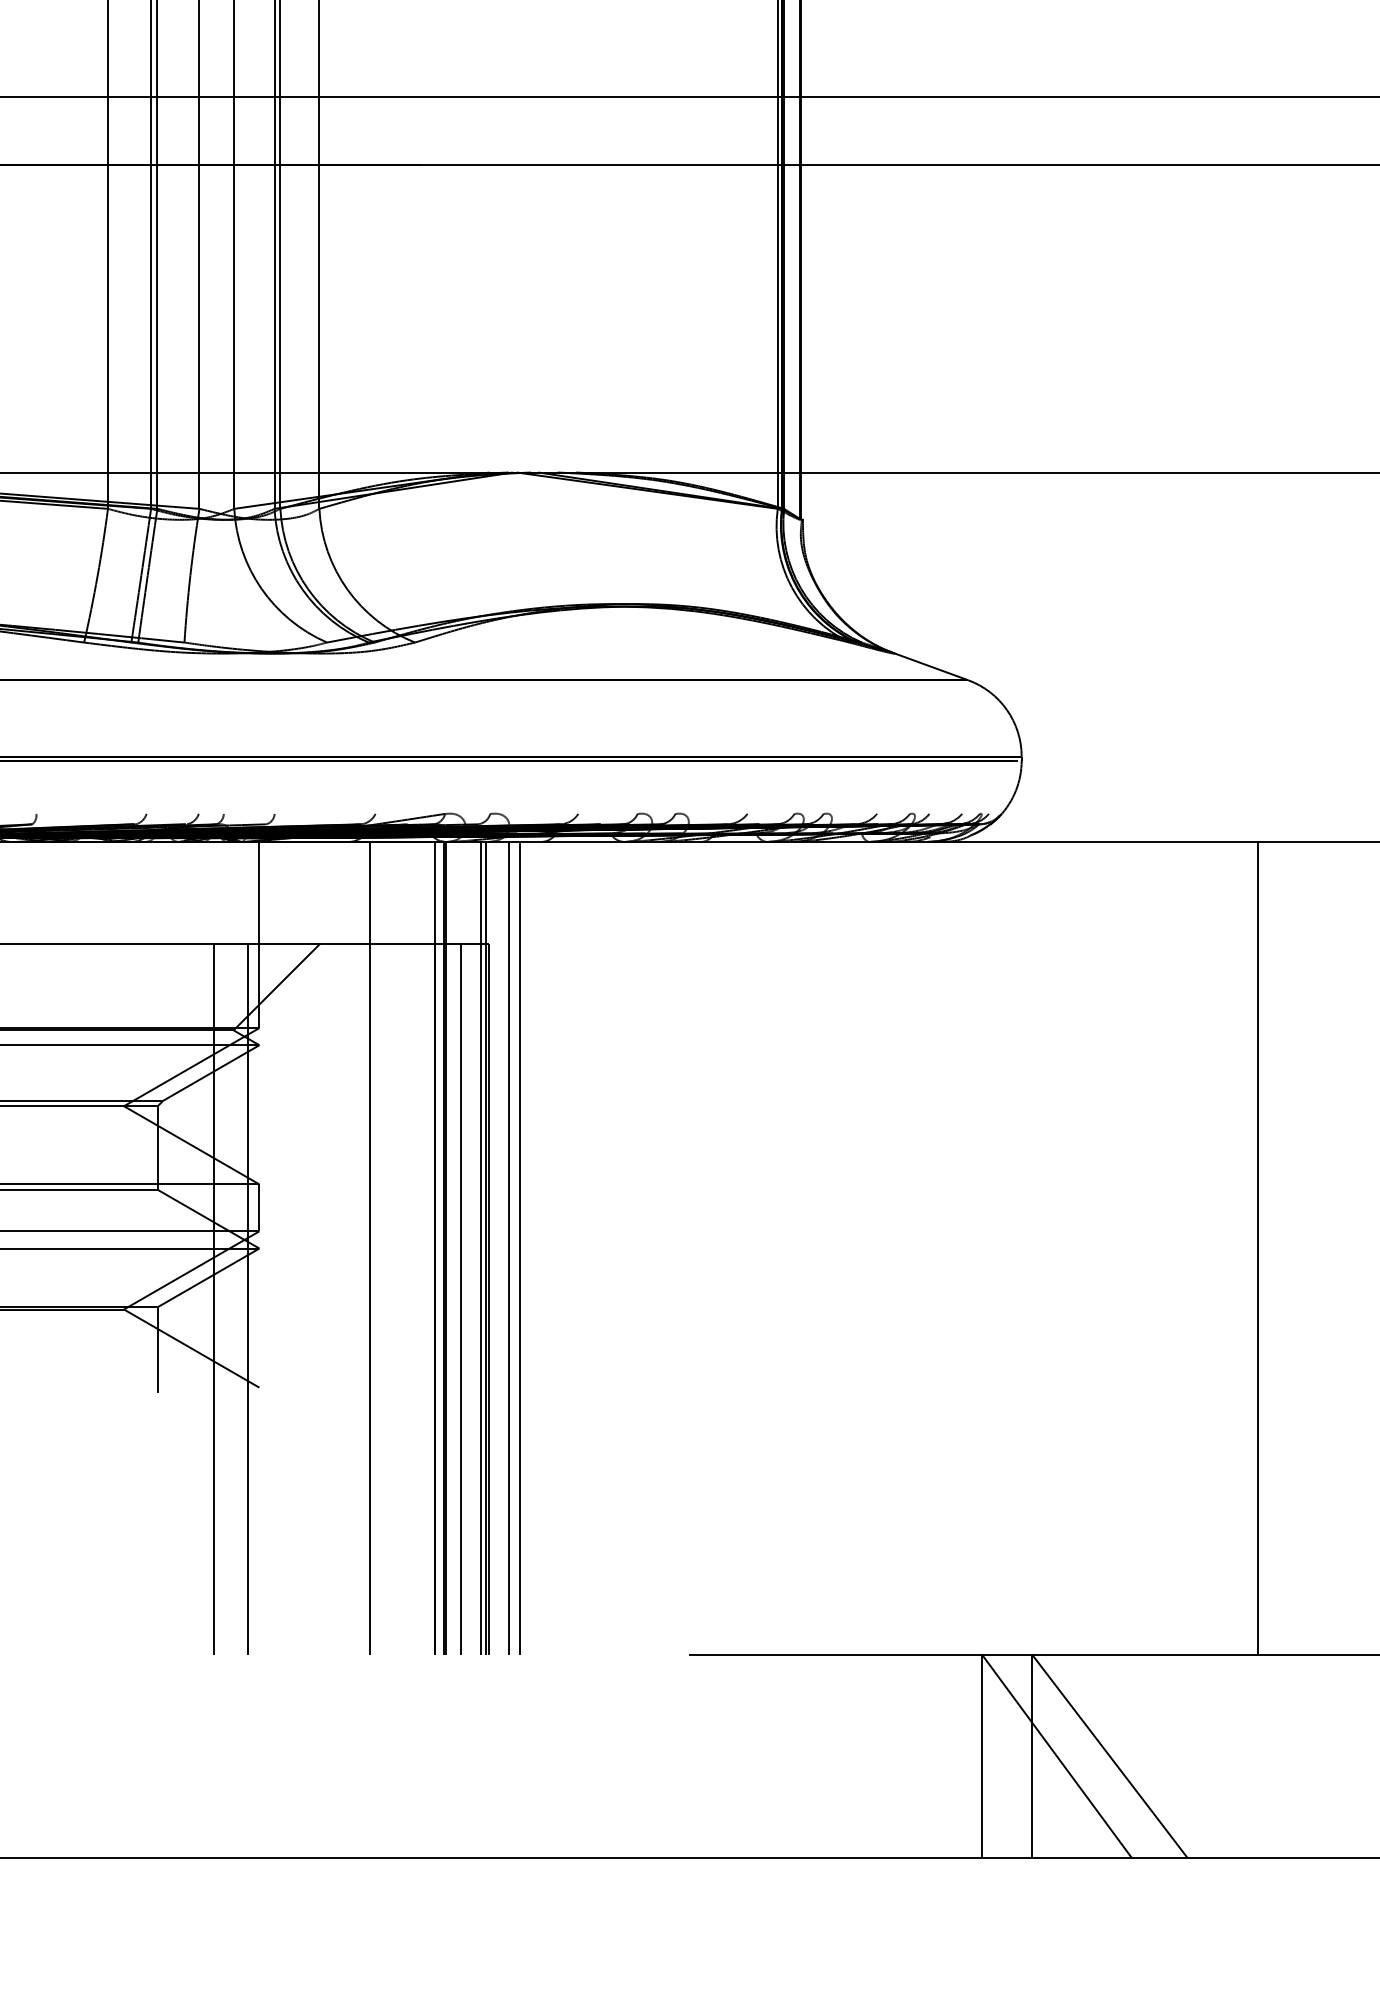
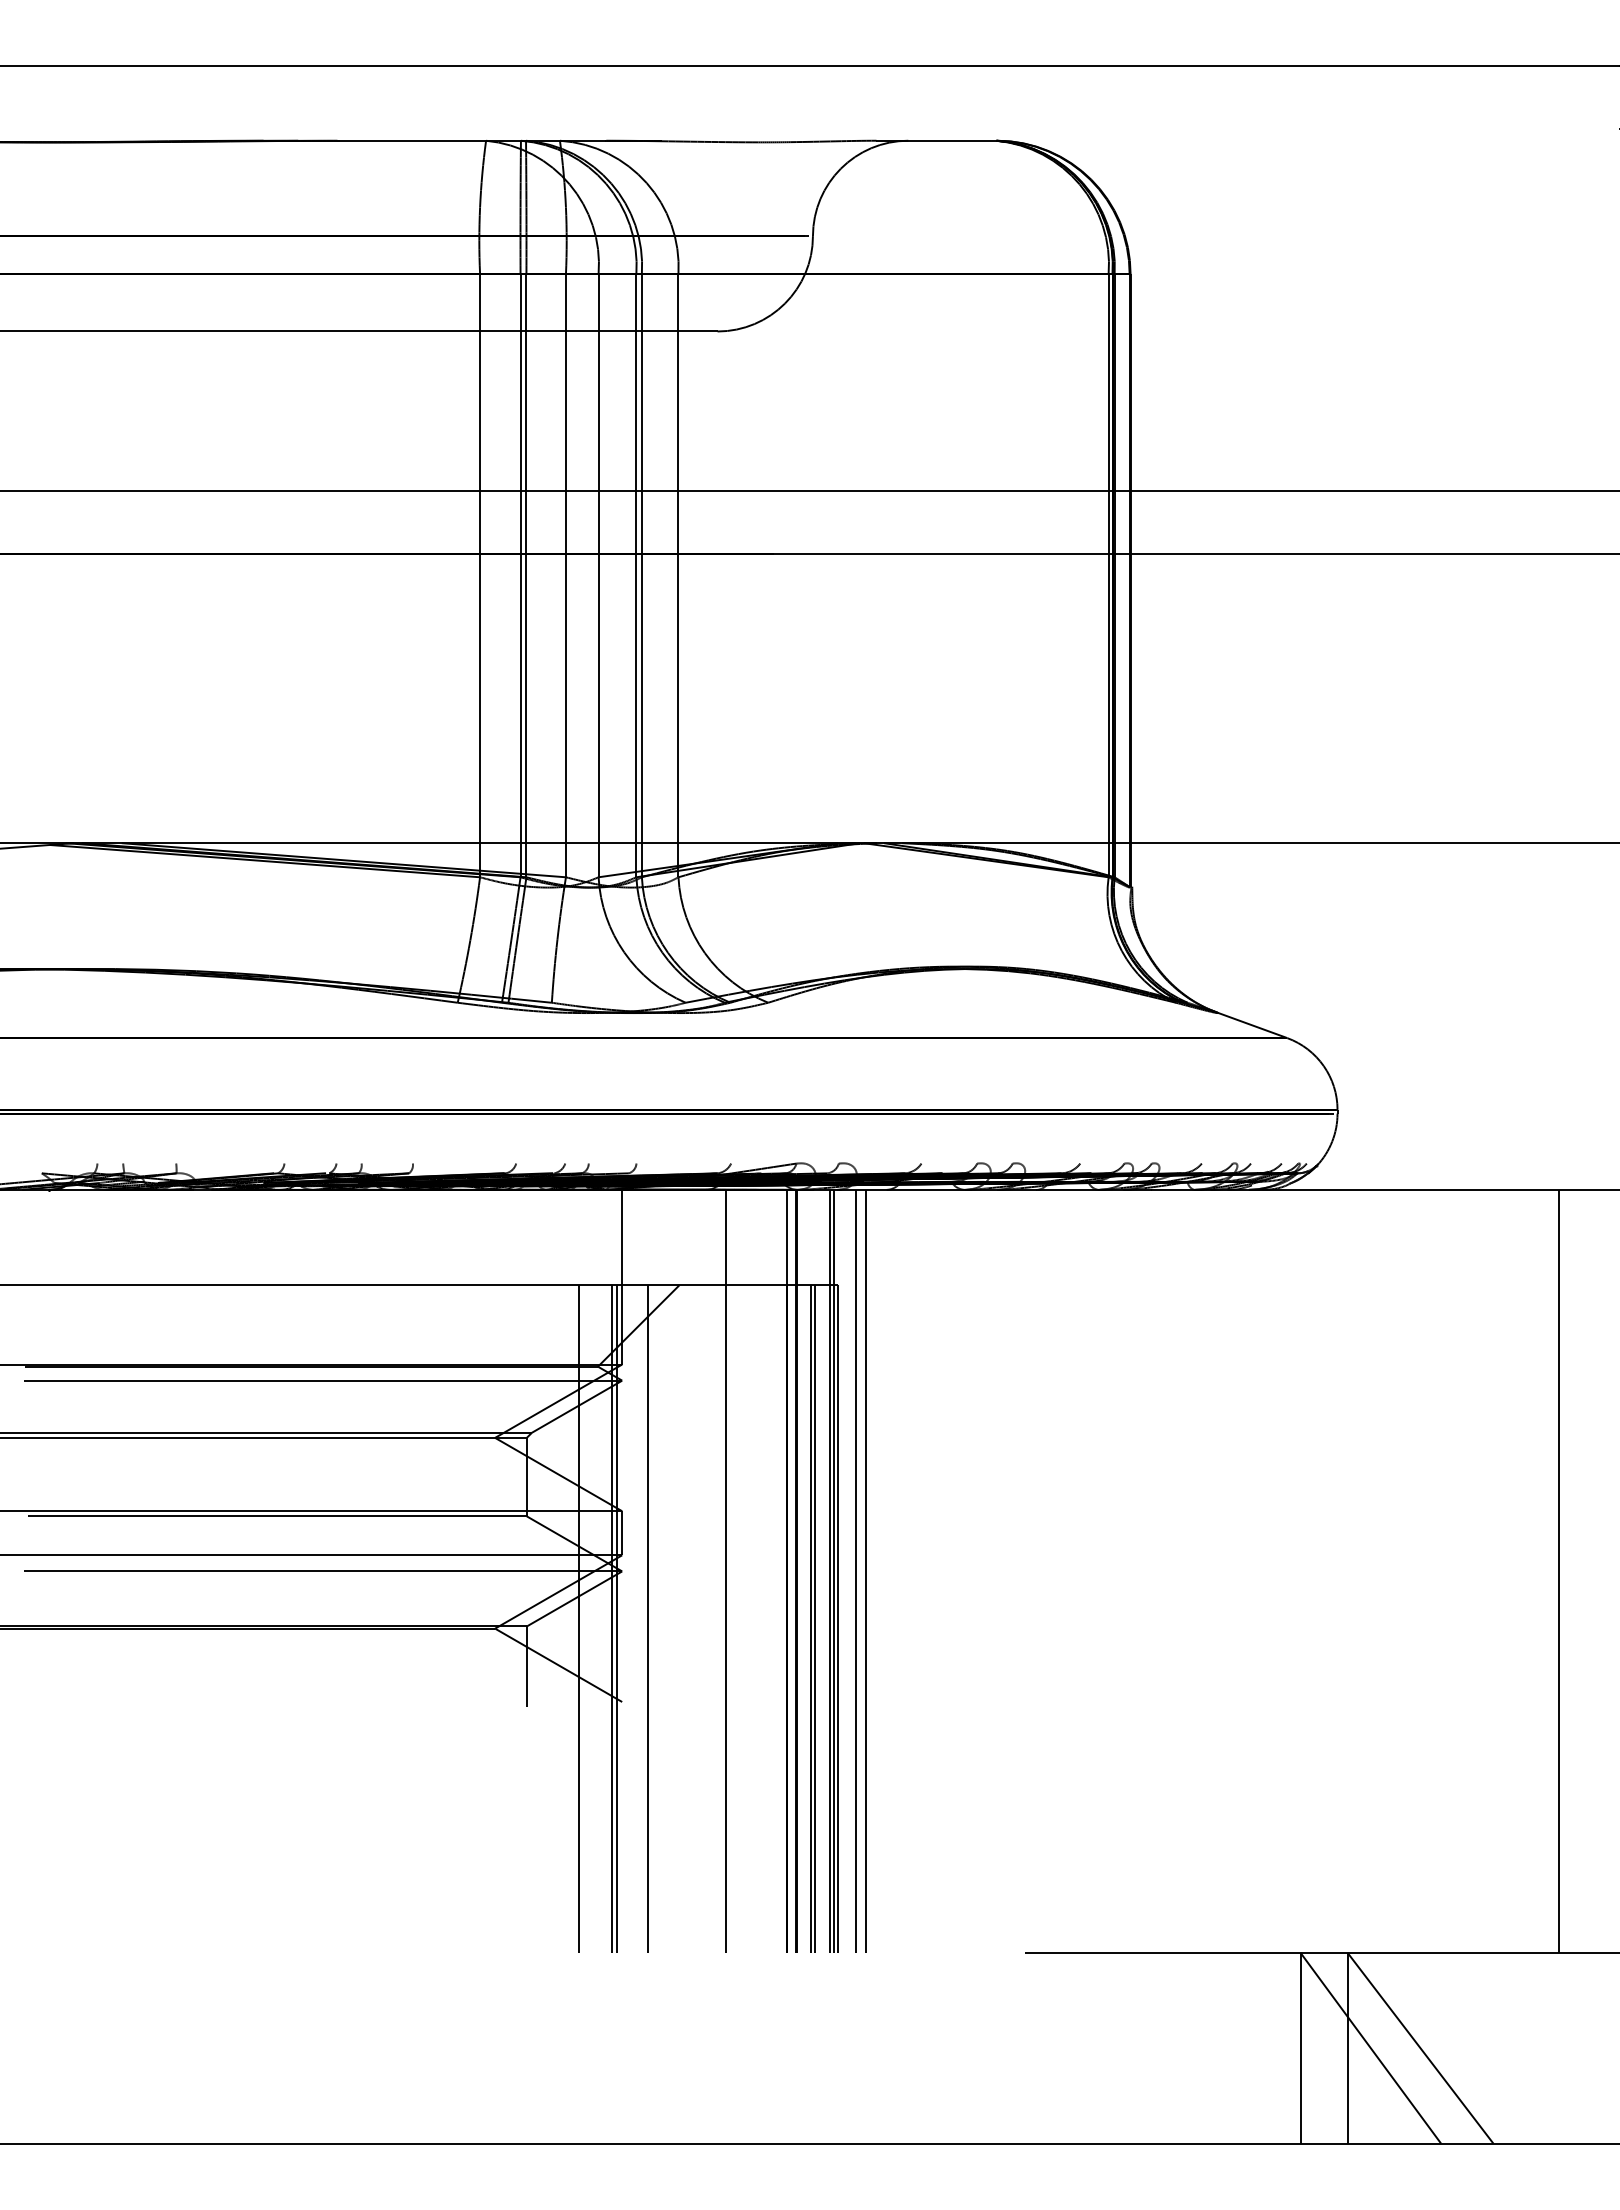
line: (253, 1298) -> (616, 1618), added
line: (286, 1298) -> (647, 1618), added
line: (464, 1298) -> (814, 1618), added

